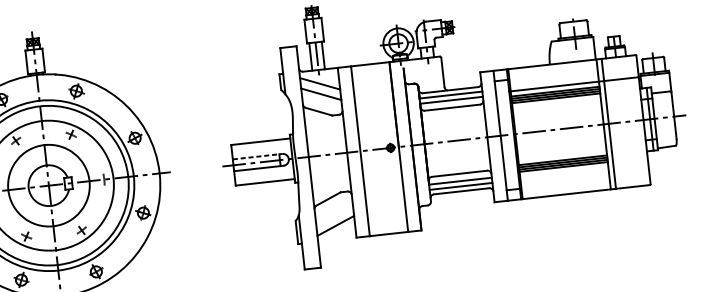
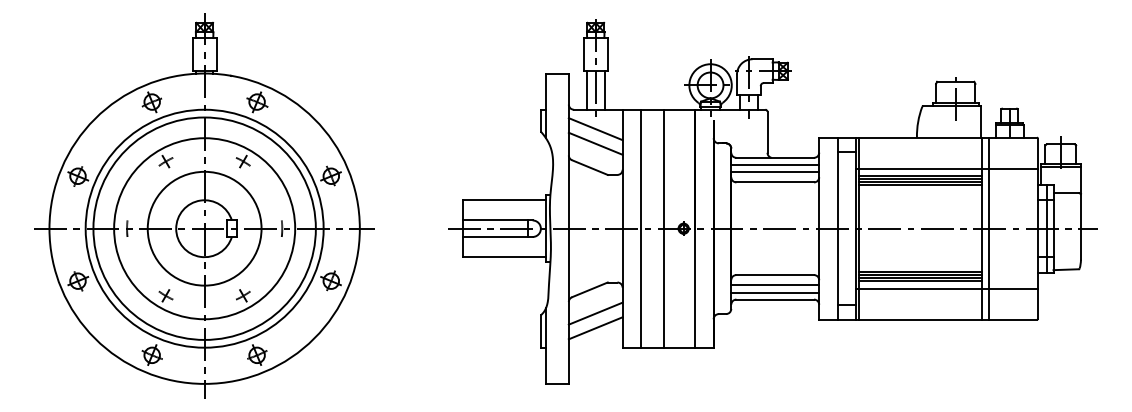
line: (377, 149) -> (664, 228), added
line: (257, 156) -> (497, 220), dashed -> solid
line: (583, 169) -> (947, 288), added
line: (334, 215) -> (595, 313), added

